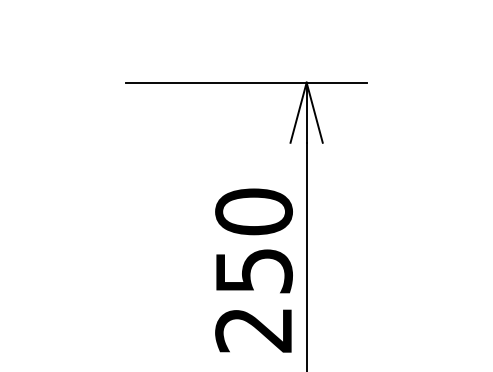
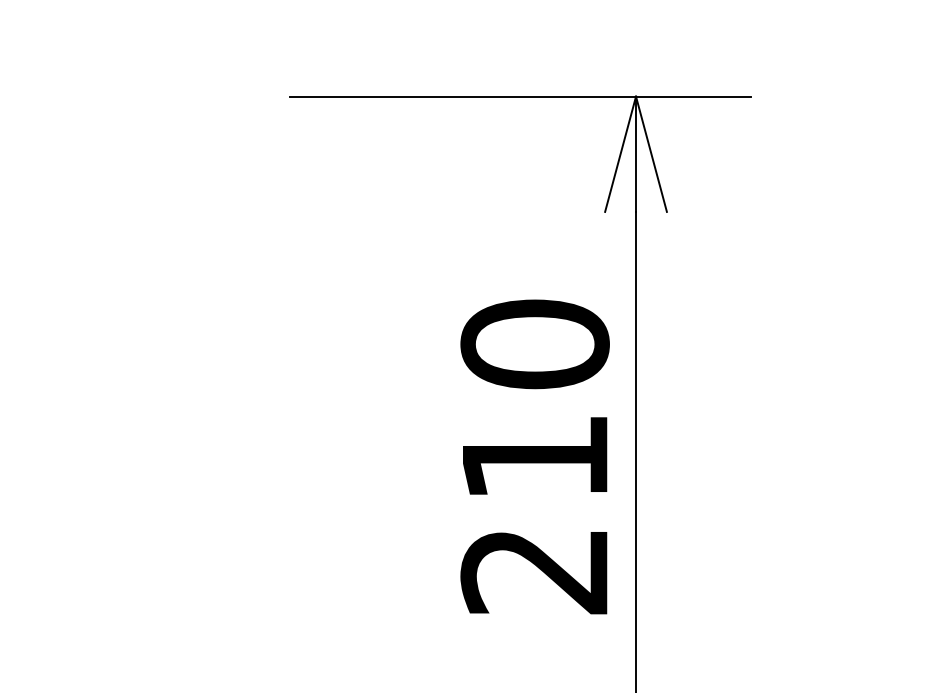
text: (254, 271) -> (536, 458), 250 -> 210

